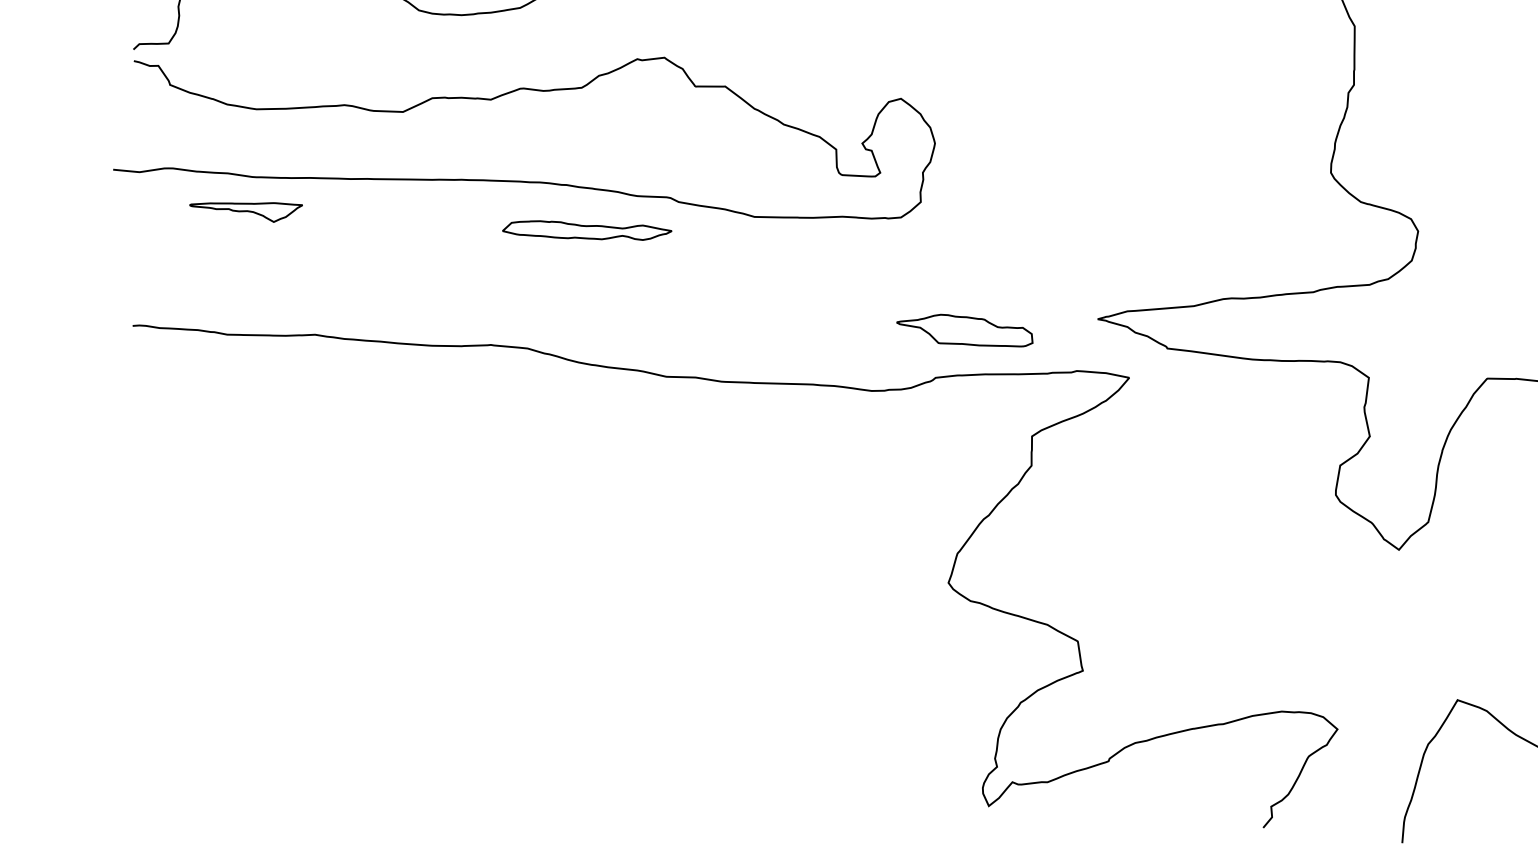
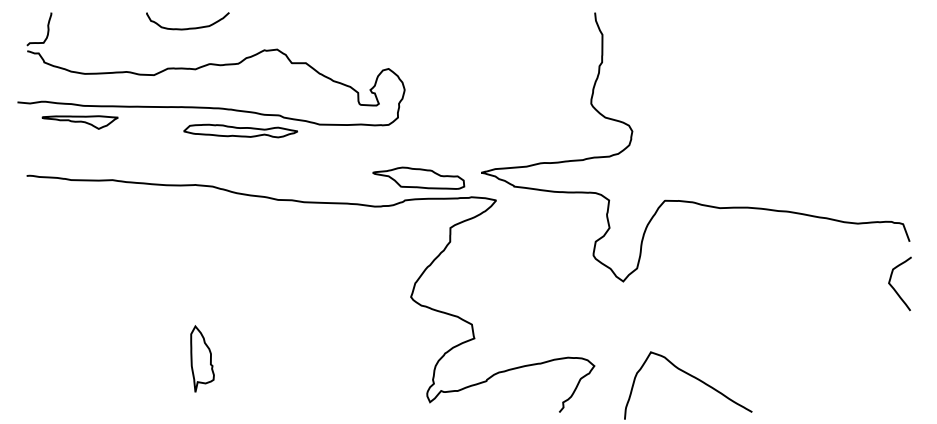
part: (244, 212) -> (79, 122), size x1.43
part: (586, 229) -> (240, 130), size x1.43
part: (964, 329) -> (418, 177), size x1.43
part: (505, 713) -> (202, 358), added

